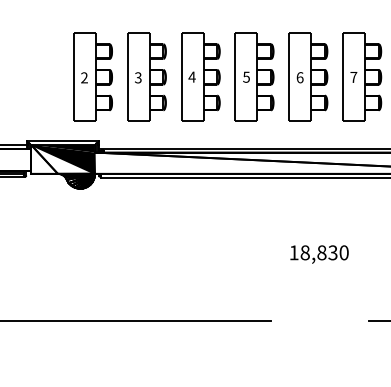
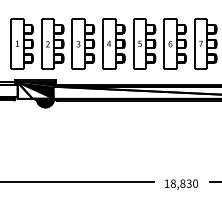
part: (38, 76) -> (21, 43), added
text: (319, 254) -> (181, 184), moved

